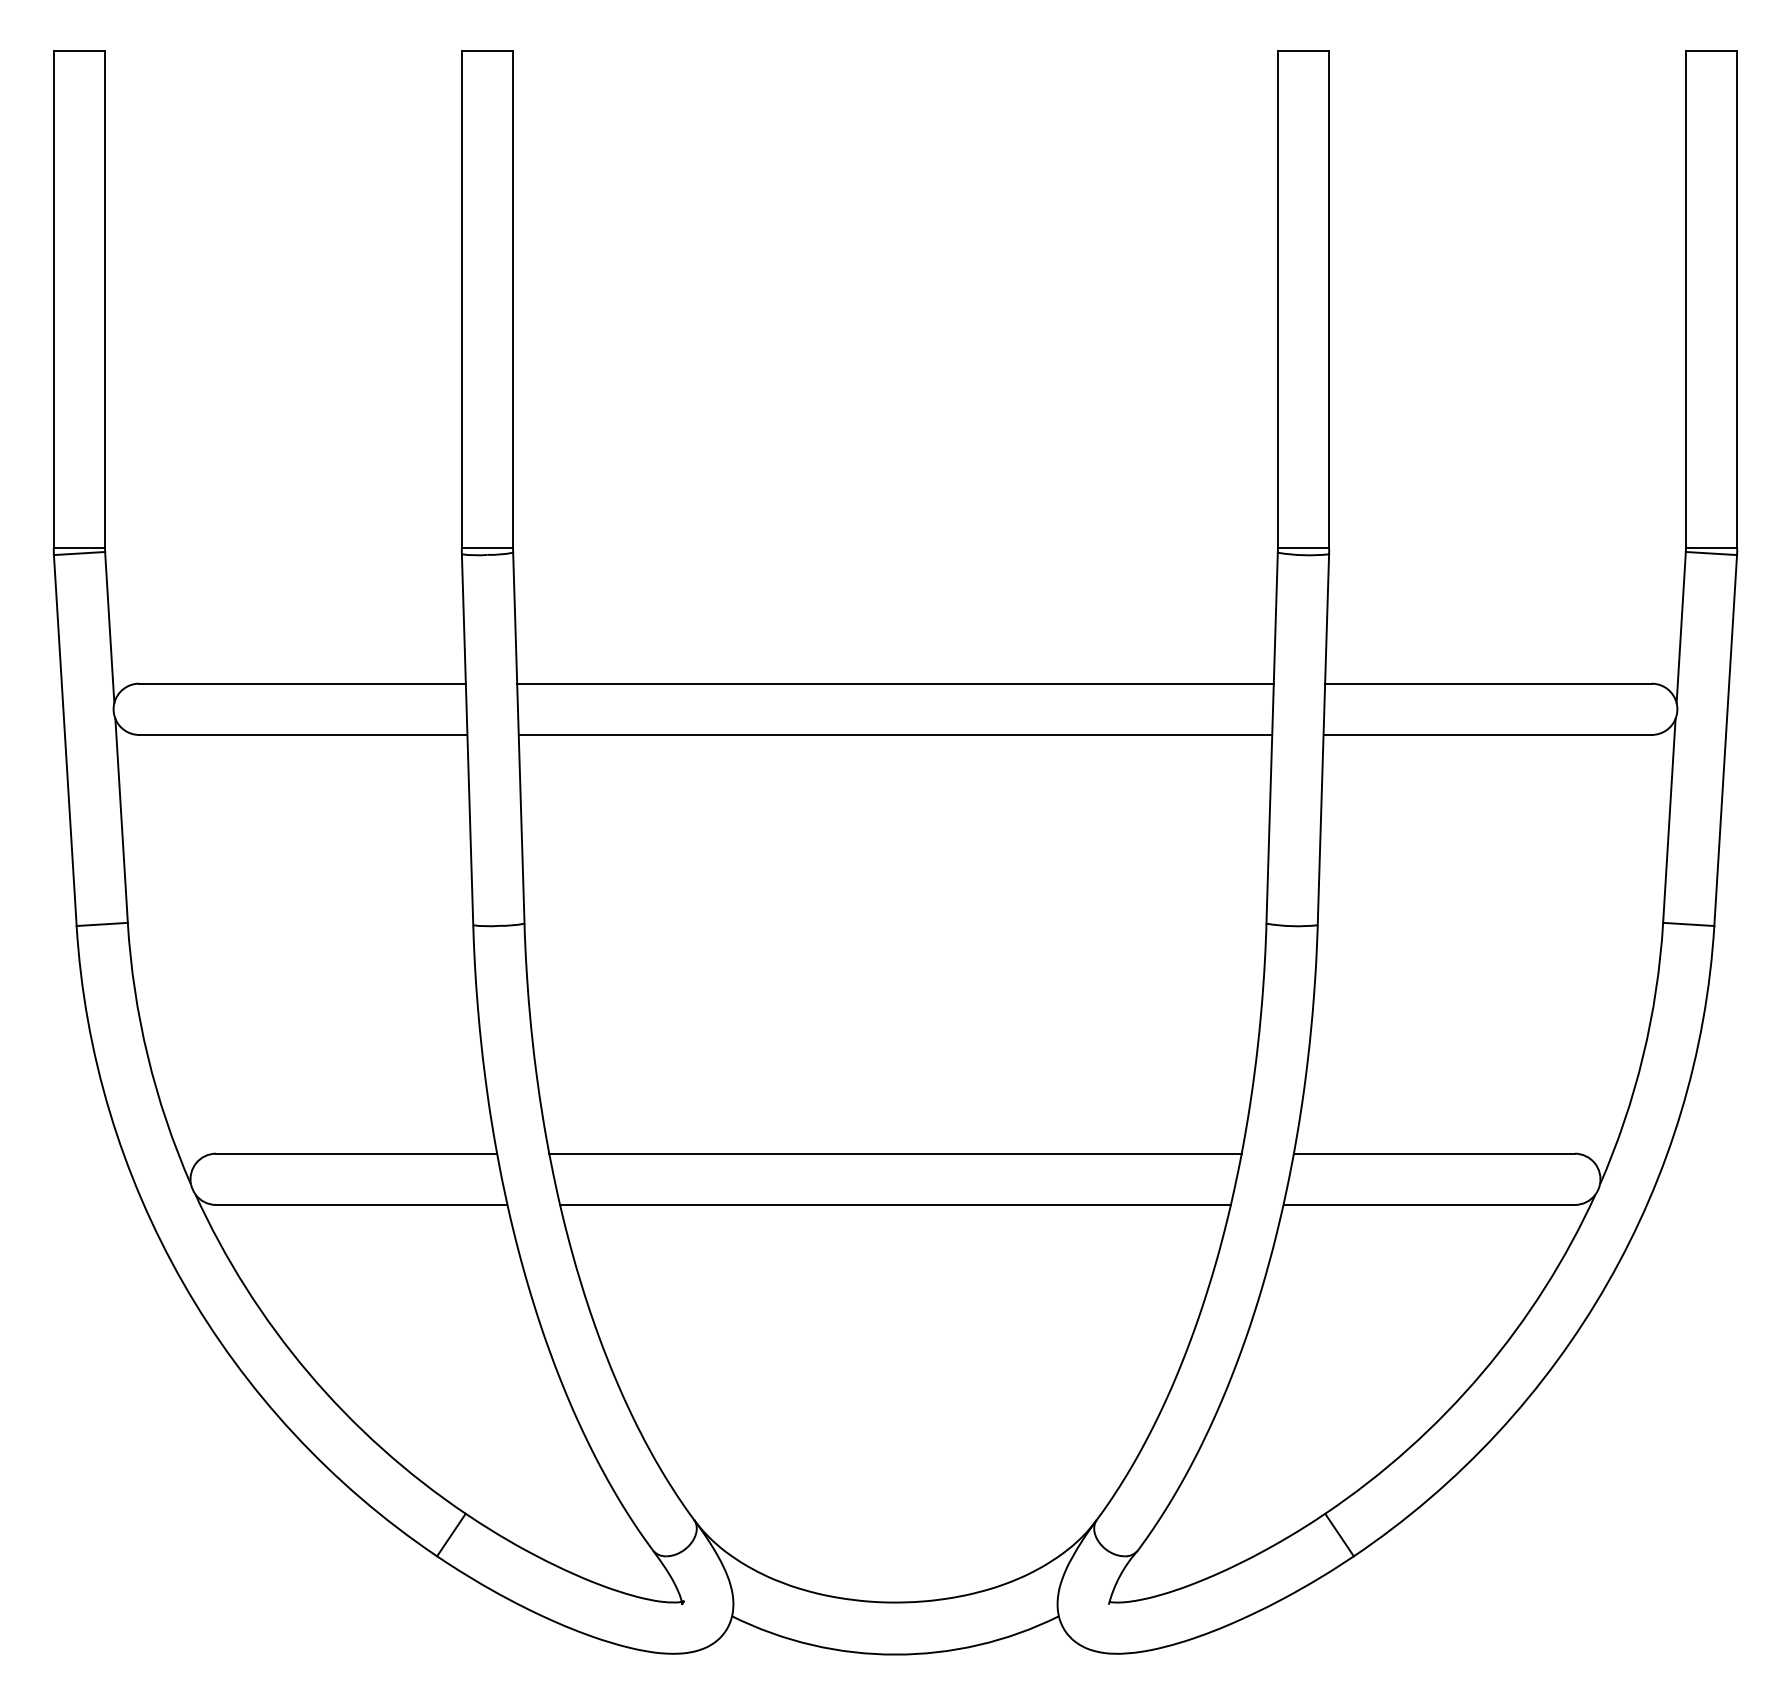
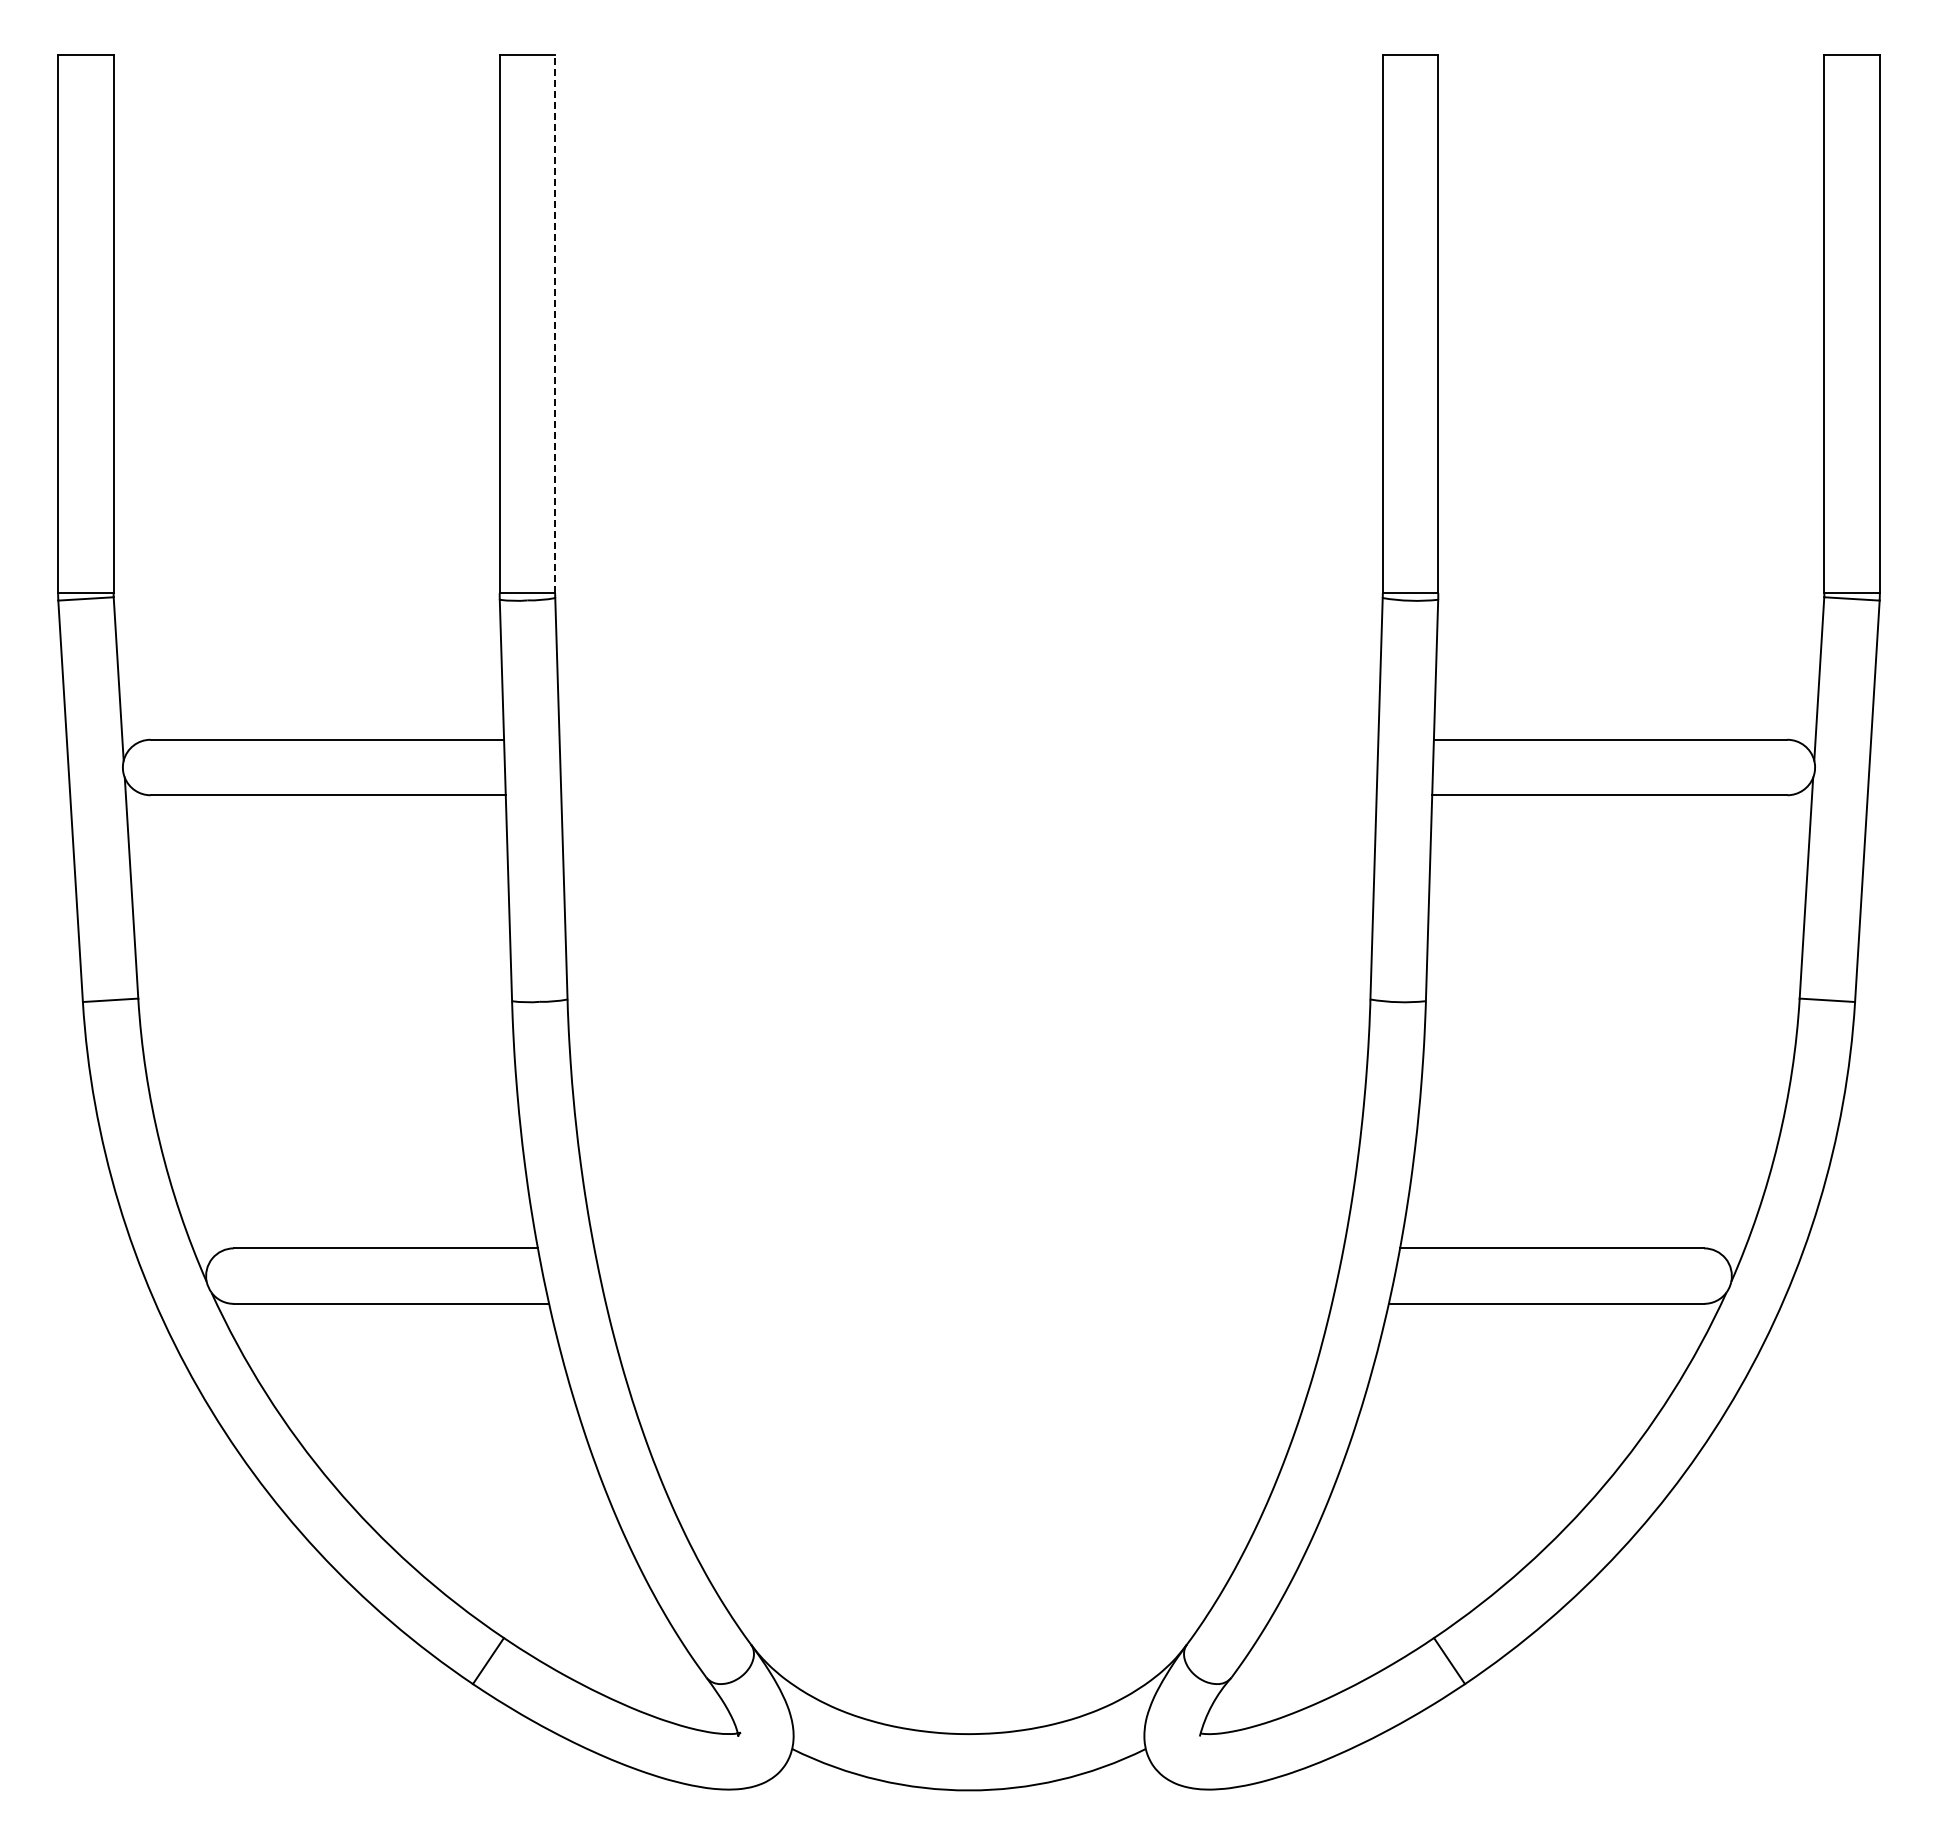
line: (513, 299) -> (555, 324), solid -> dashed
line: (895, 683) -> (968, 739), removed
line: (895, 735) -> (968, 795), removed
line: (895, 1153) -> (968, 1248), removed
line: (895, 1204) -> (968, 1303), removed

